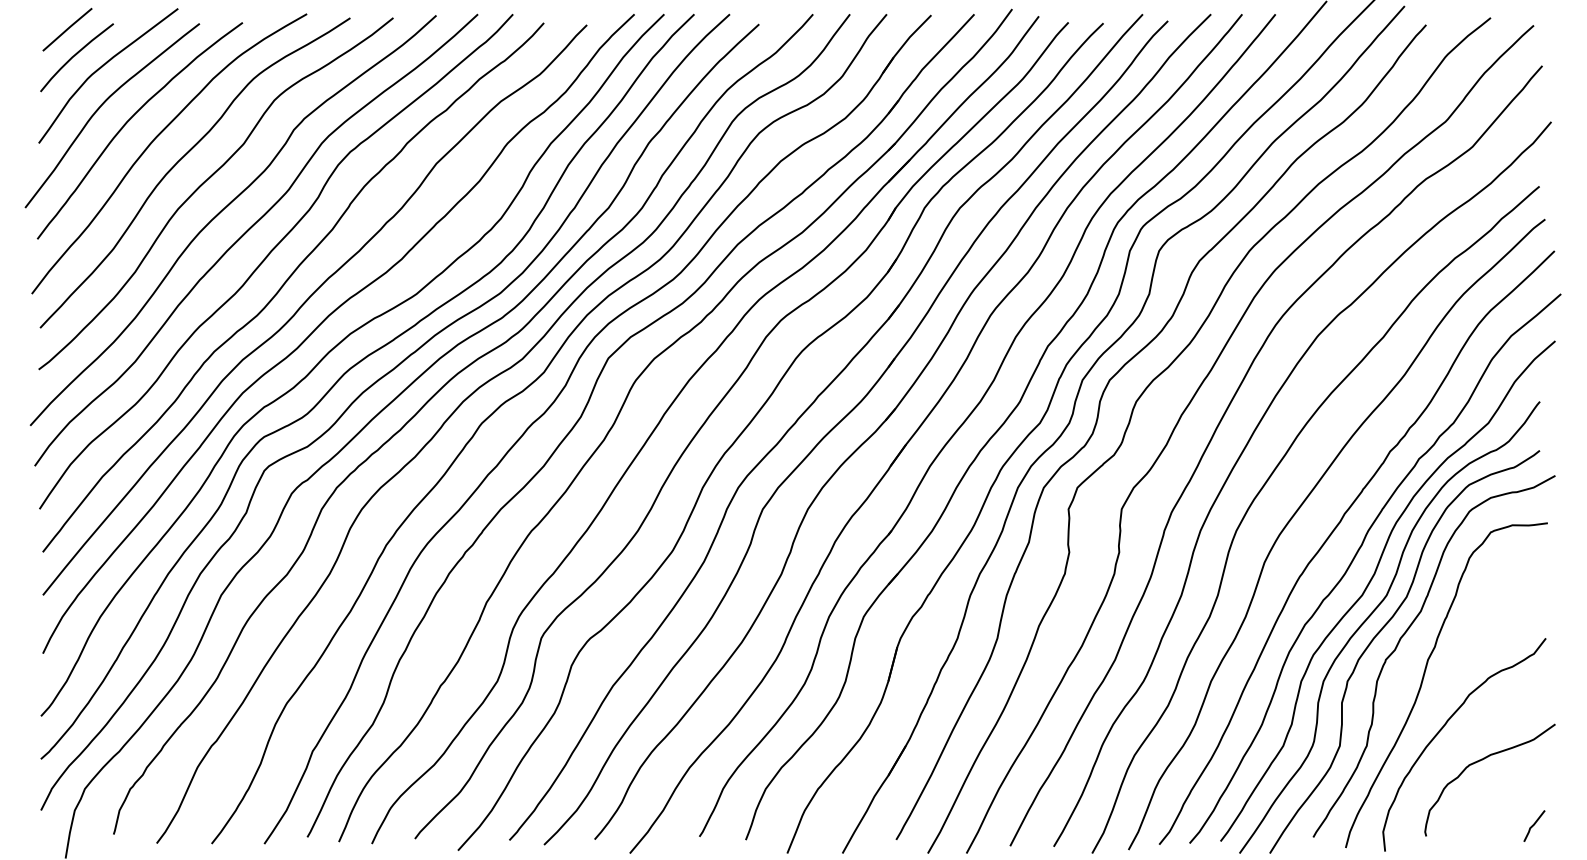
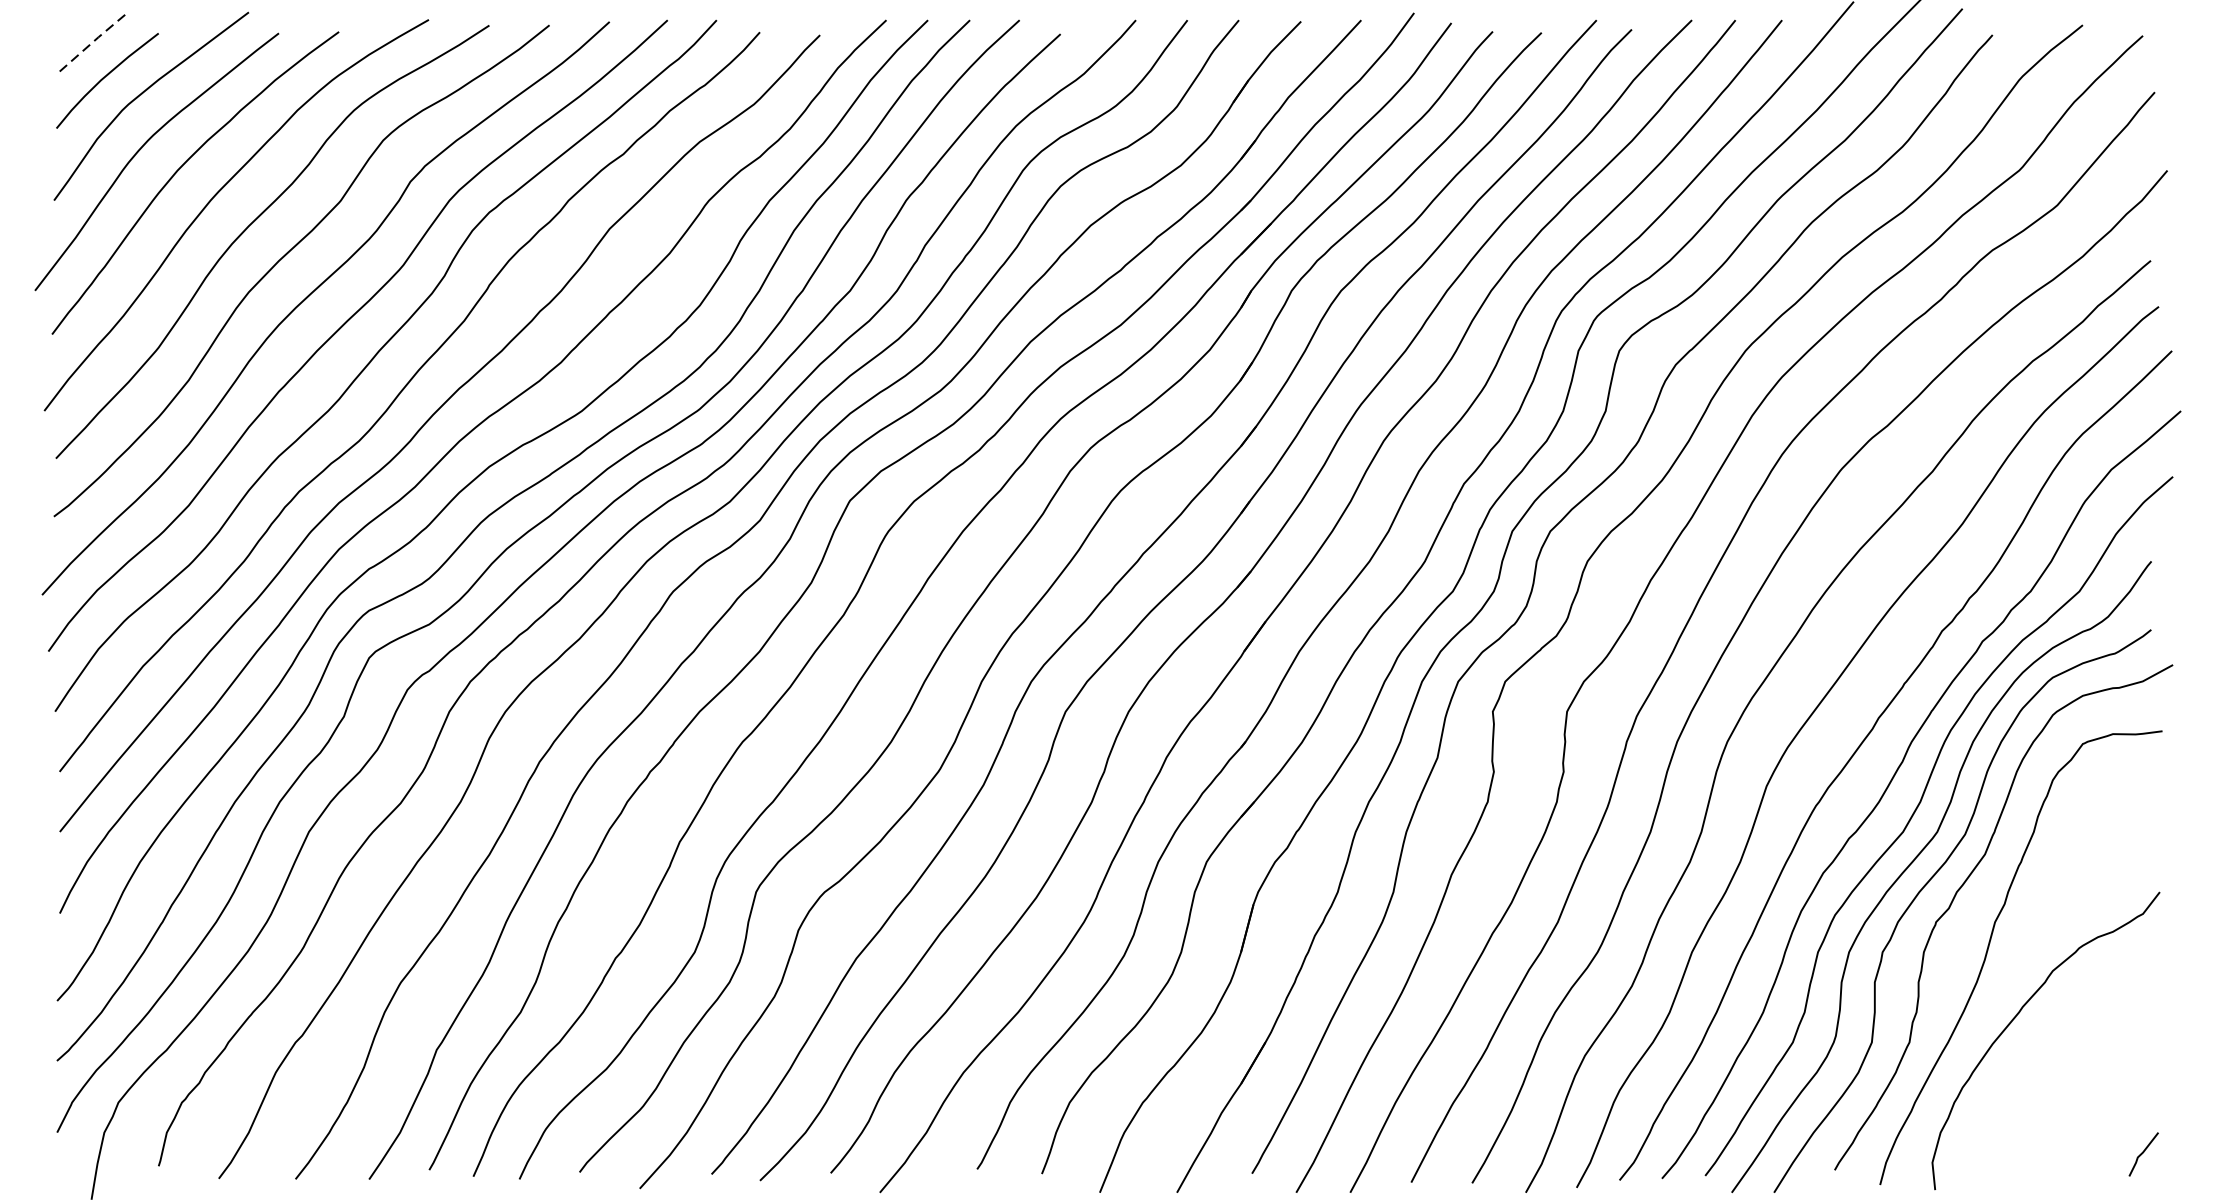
line: (67, 29) -> (94, 41), solid -> dashed
curve: (1480, 761) -> (2068, 1064), removed

